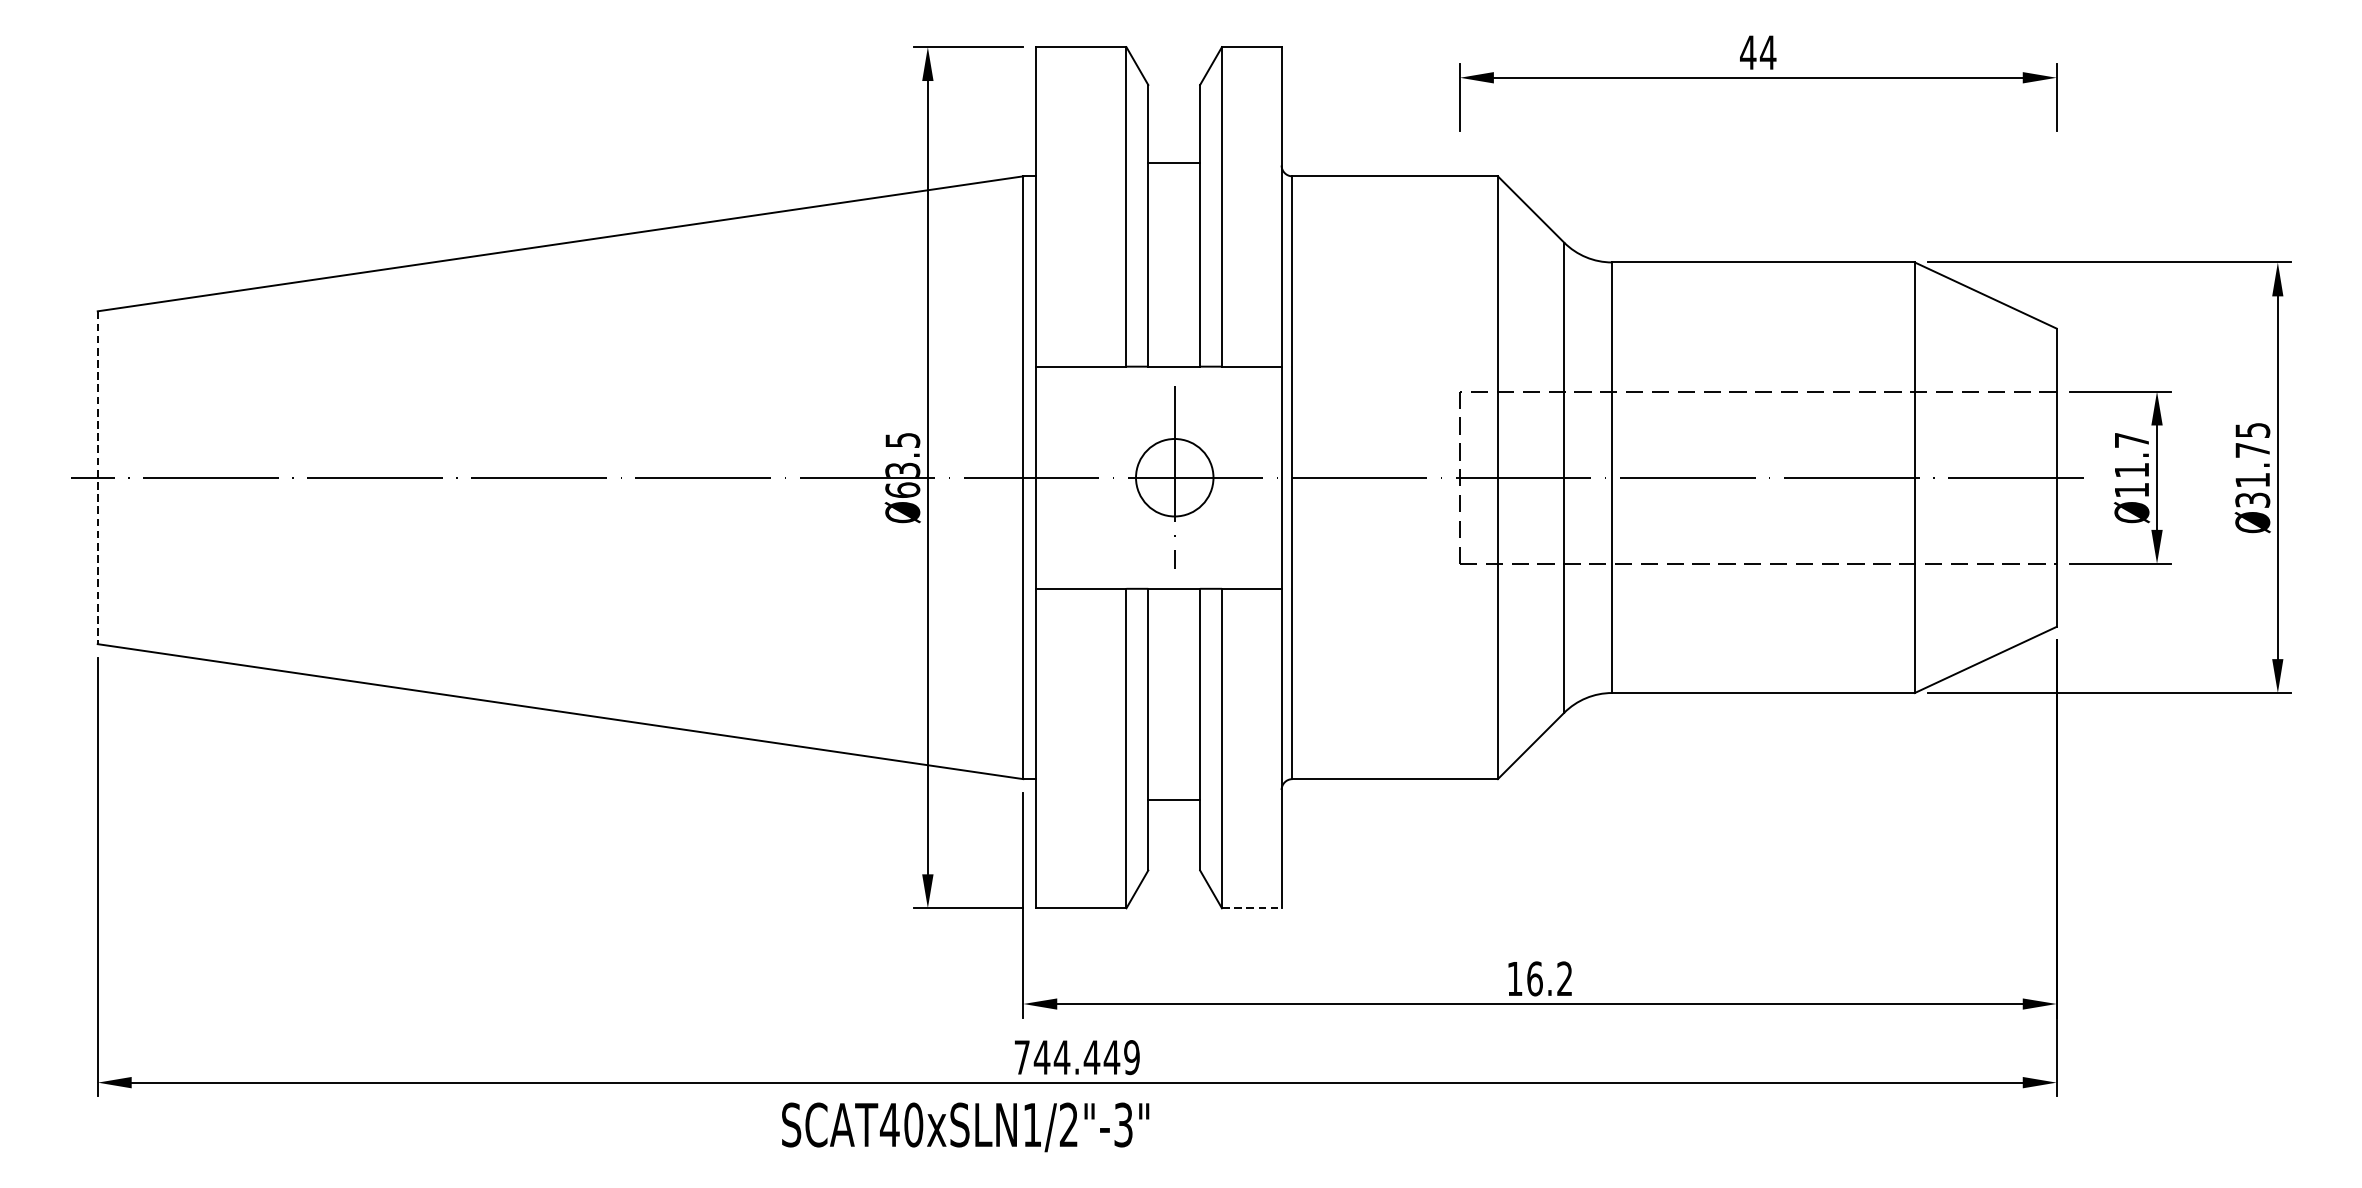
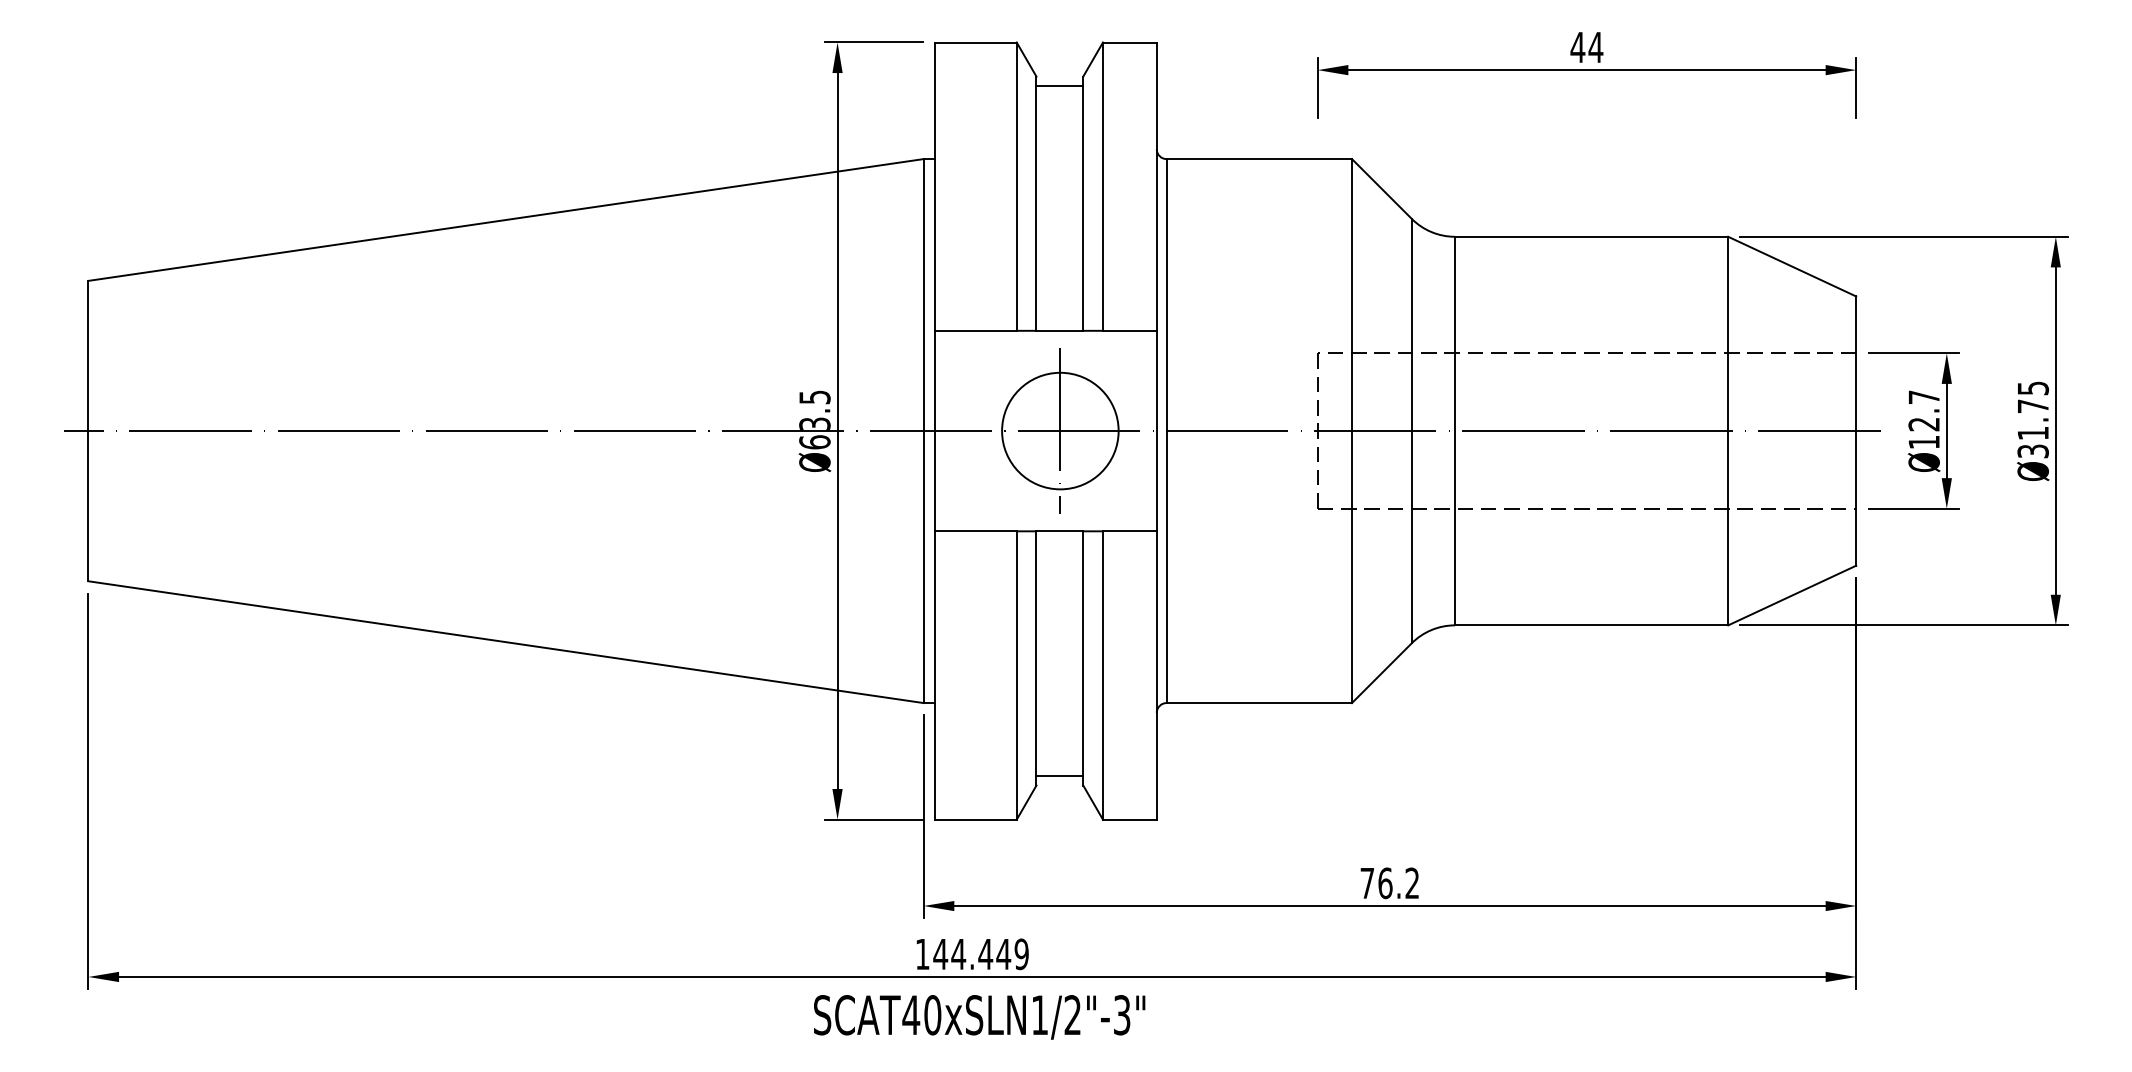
line: (1173, 163) -> (1059, 86), moved
text: (2131, 470) -> (1923, 424), Ø11.7 -> Ø12.7
circle: (1174, 477) -> (1060, 430), size x1.67
line: (97, 478) -> (88, 431), dashed -> solid
line: (1173, 799) -> (1059, 775), moved
line: (1251, 908) -> (1129, 819), dashed -> solid
text: (1513, 979) -> (1366, 883), 16.2 -> 76.2
text: (1021, 1057) -> (922, 954), 744.449 -> 144.449
text: (965, 1127) -> (979, 1017), moved

